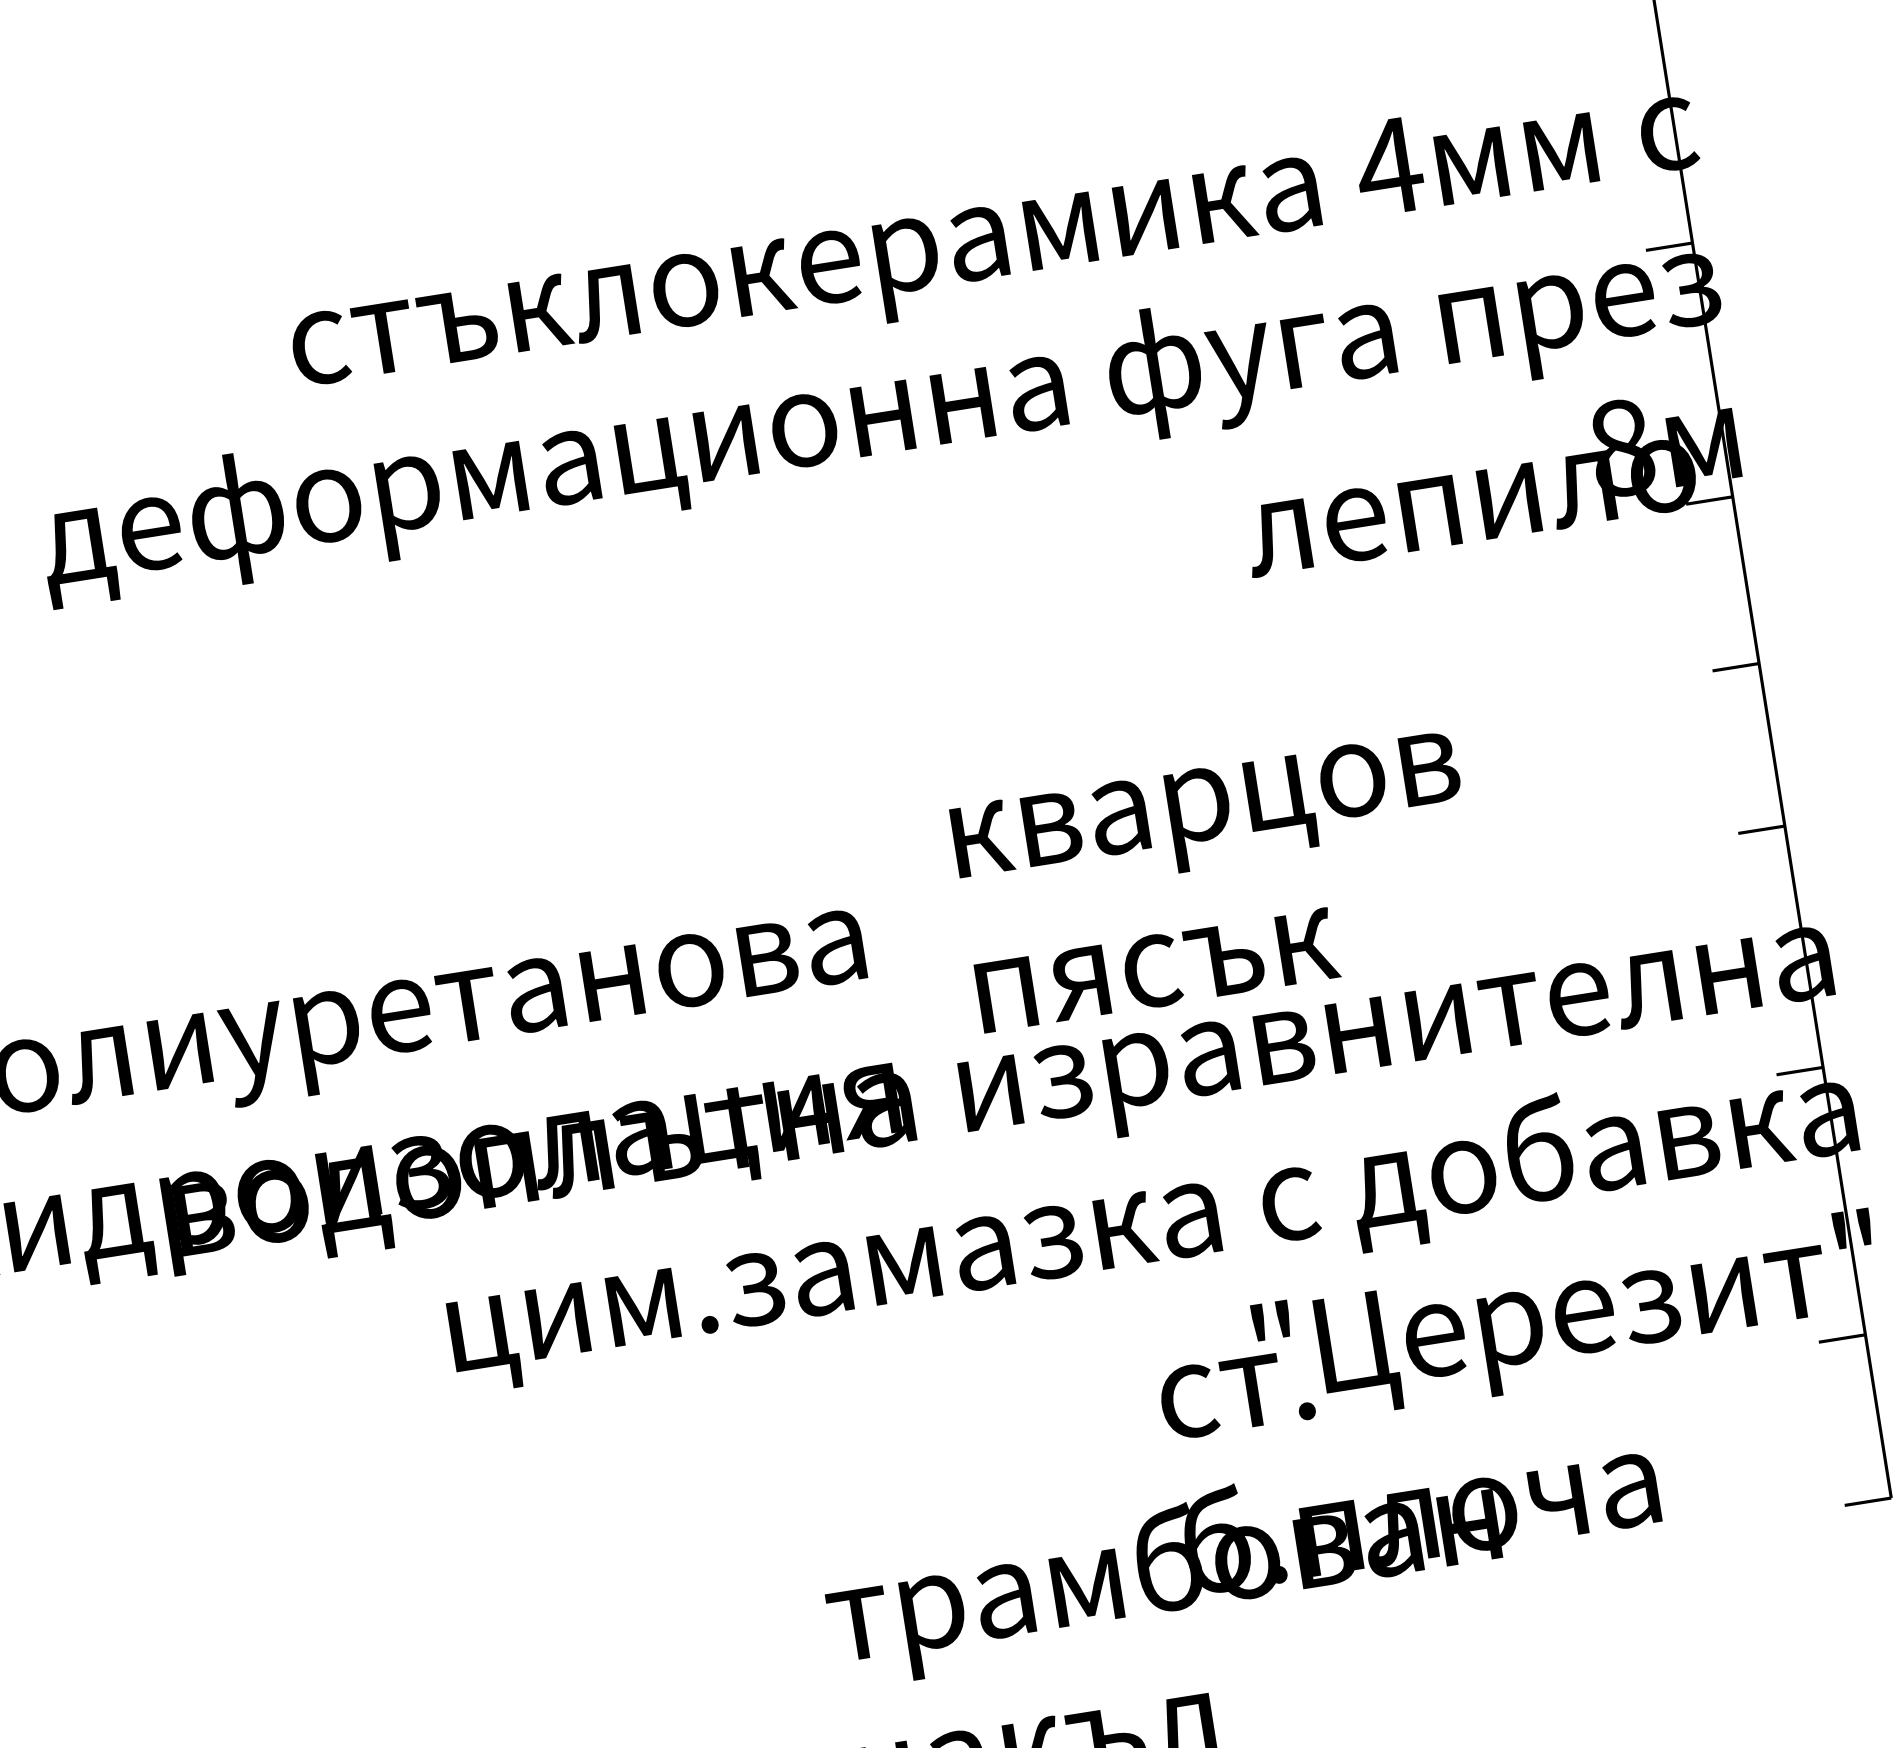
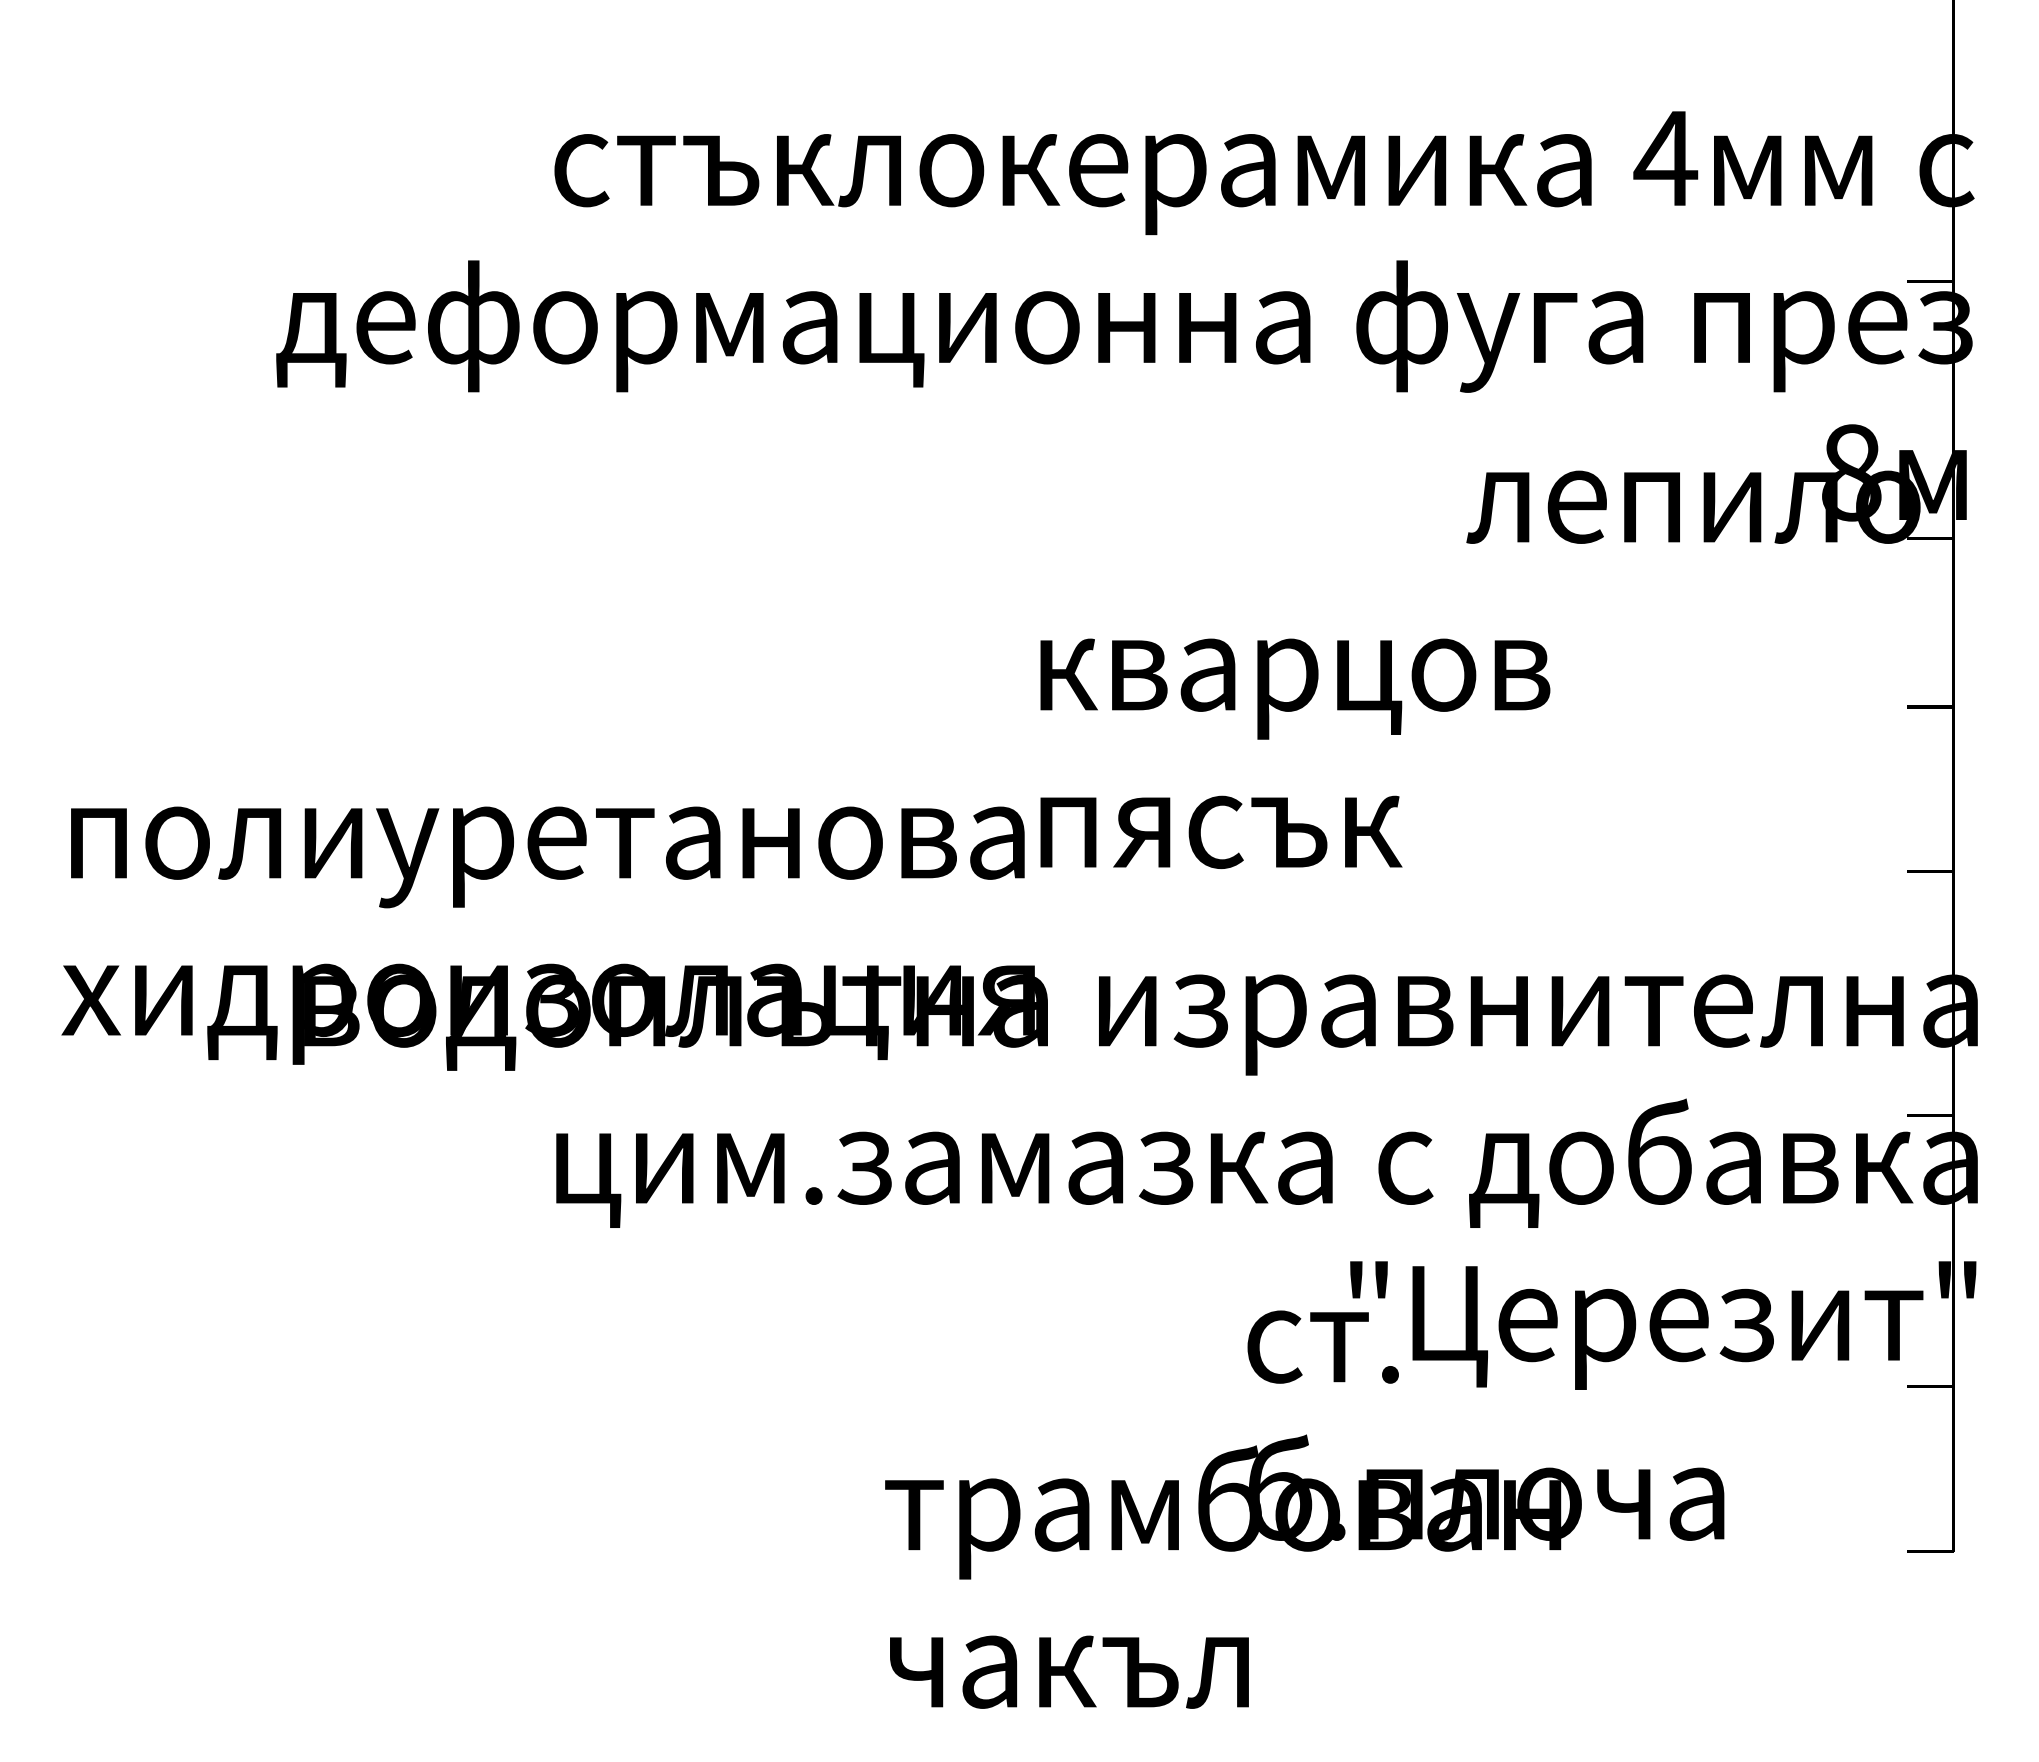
text: (1218, 881) -> (1295, 753), moved

